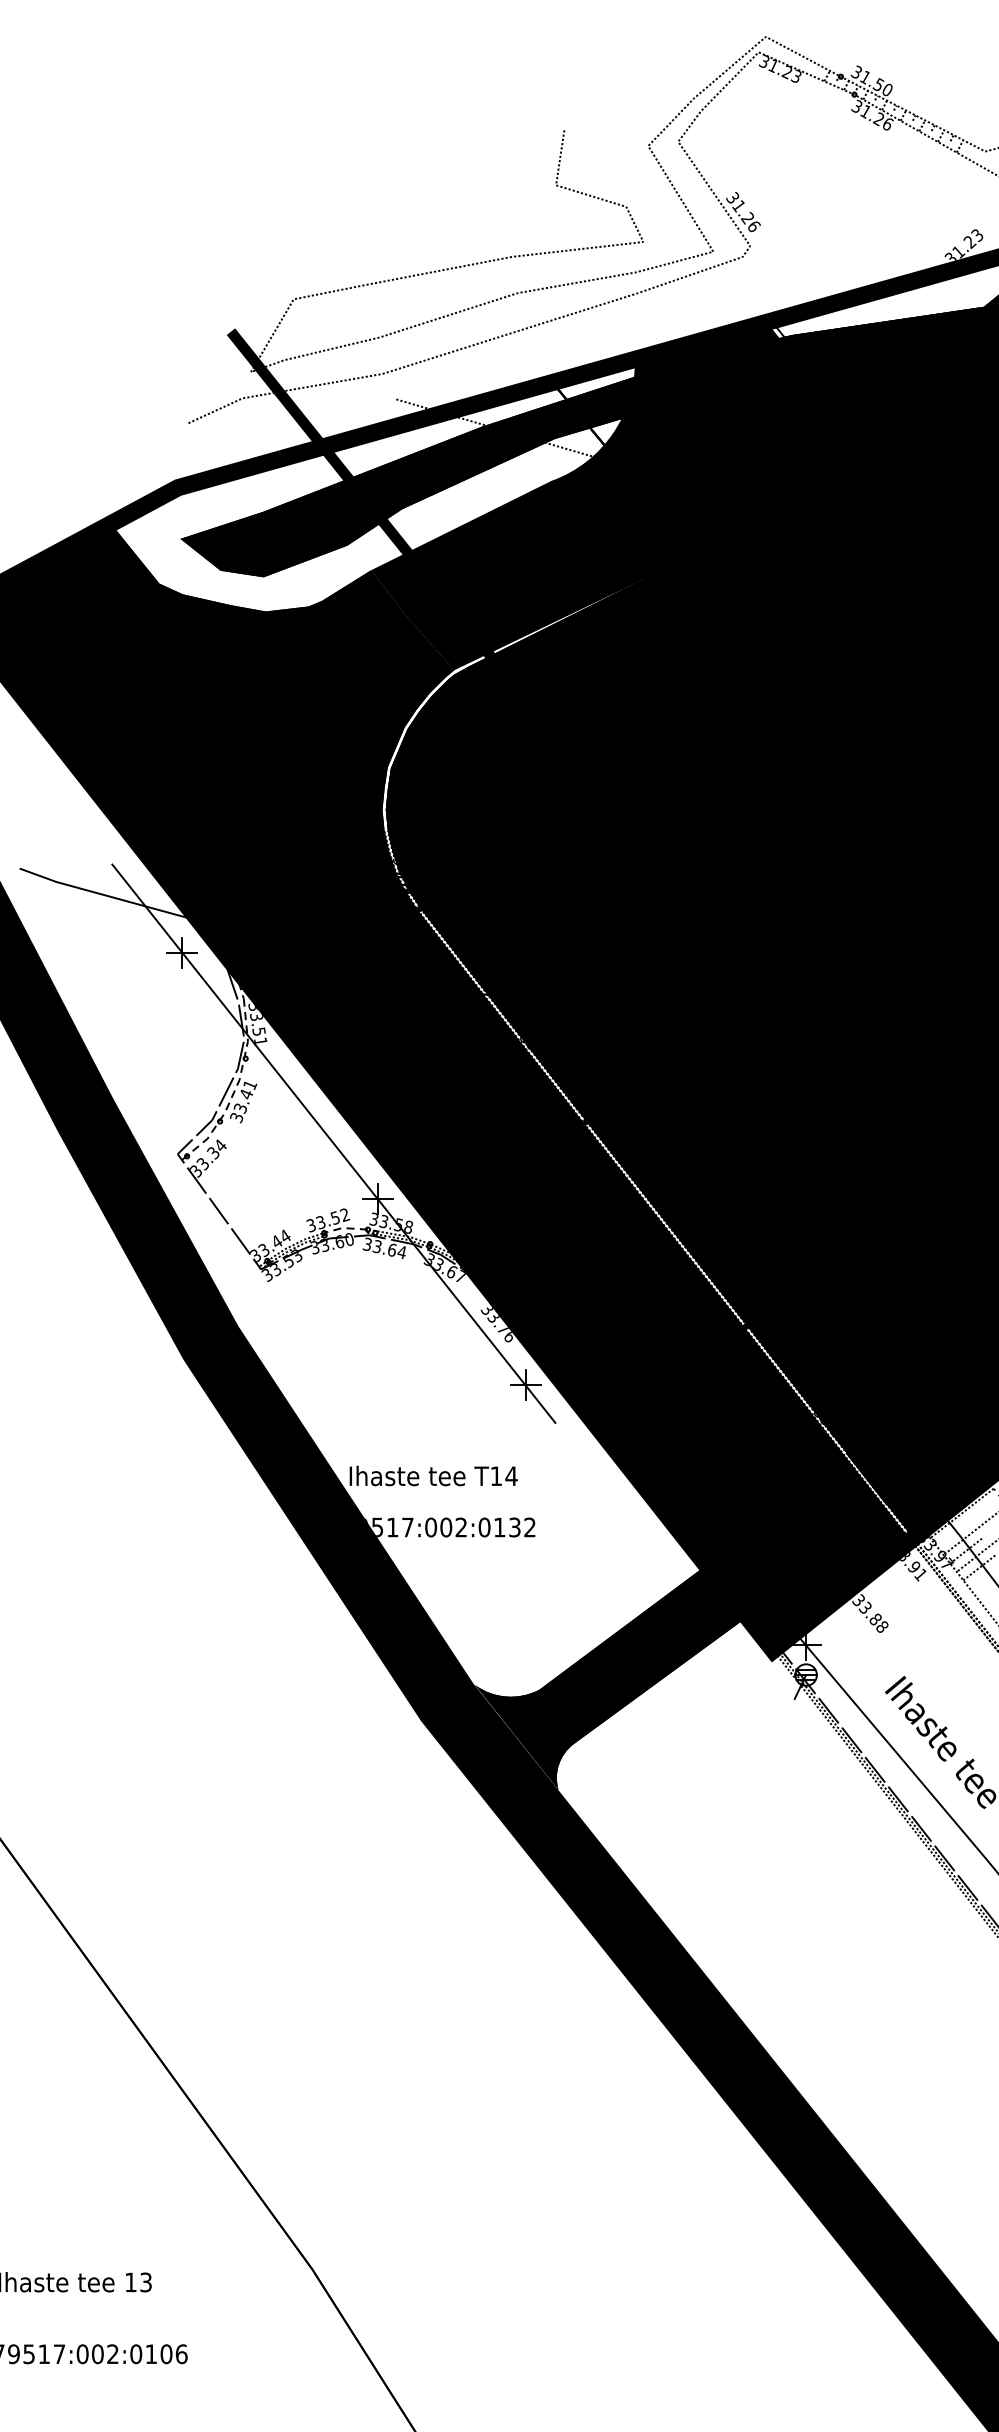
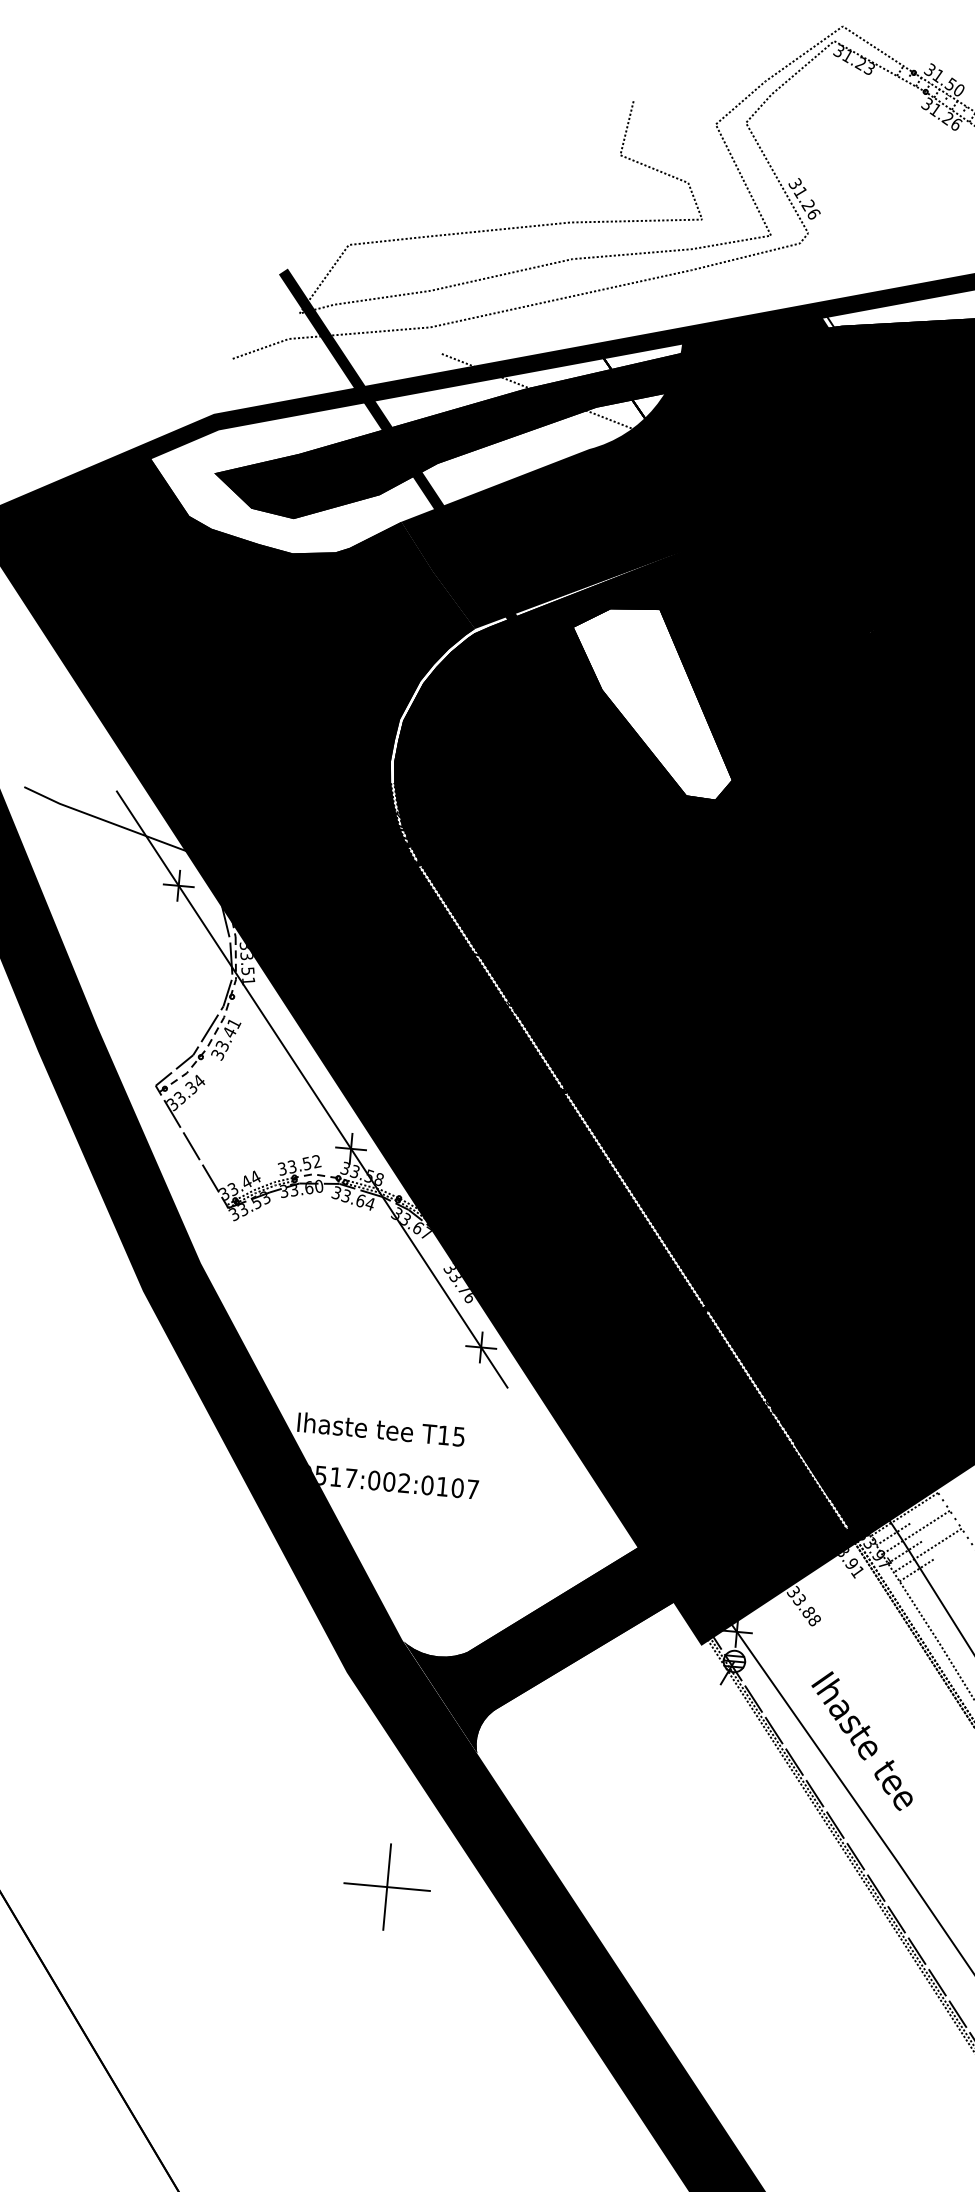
text: (511, 1476) -> (458, 1437), T14 -> T15
text: (522, 1527) -> (465, 1488), 79517:002:0132 -> 79517:002:0107
line: (952, 1533) -> (893, 1533), added
part: (480, 1930) -> (386, 1886), added

